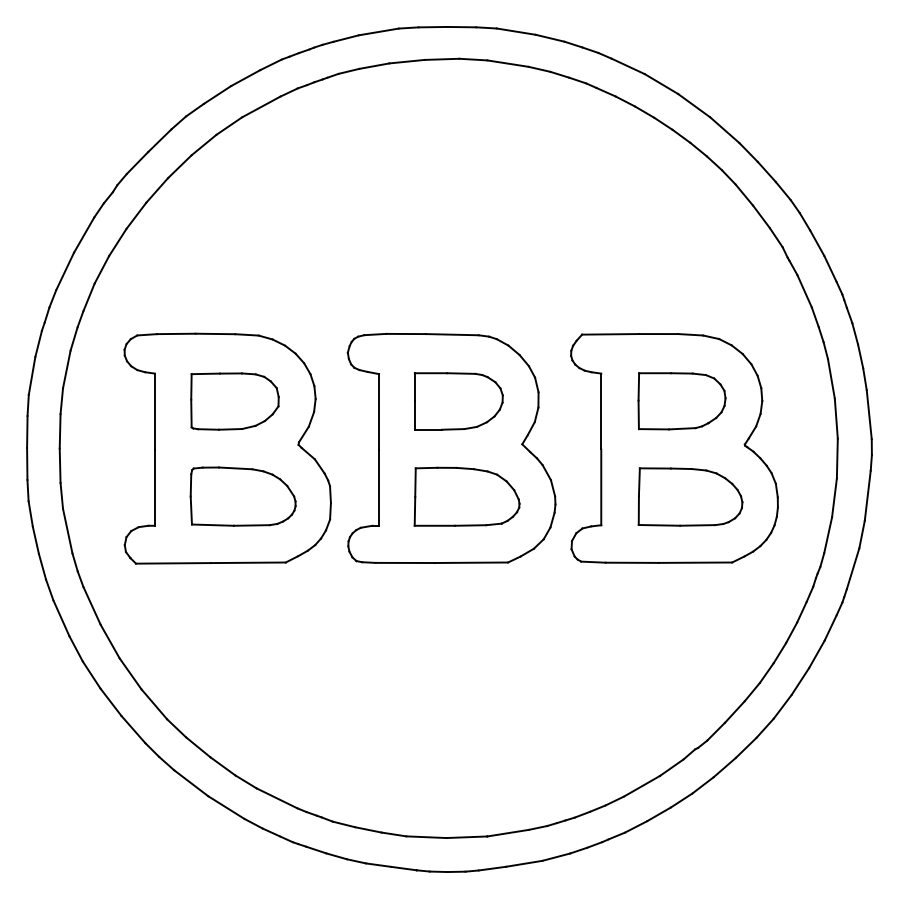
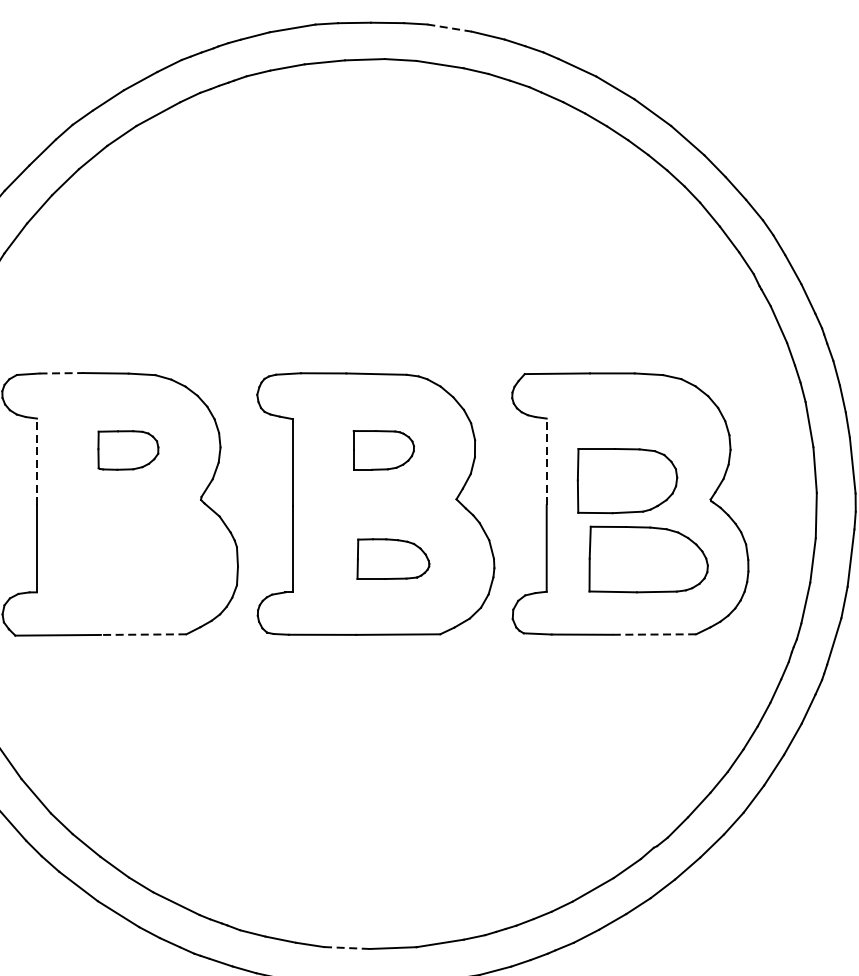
line: (516, 31) -> (449, 27), solid -> dashed
line: (176, 333) -> (61, 372), solid -> dashed
part: (234, 401) -> (127, 450), size x0.6
part: (458, 401) -> (383, 450), size x0.6
part: (681, 401) -> (626, 481), moved
line: (154, 411) -> (36, 461), solid -> dashed
line: (601, 411) -> (546, 461), solid -> dashed
part: (242, 496) -> (136, 558), removed
part: (466, 496) -> (392, 558), size x0.6
line: (247, 562) -> (142, 634), solid -> dashed
line: (695, 562) -> (654, 634), solid -> dashed
line: (426, 837) -> (347, 948), solid -> dashed

